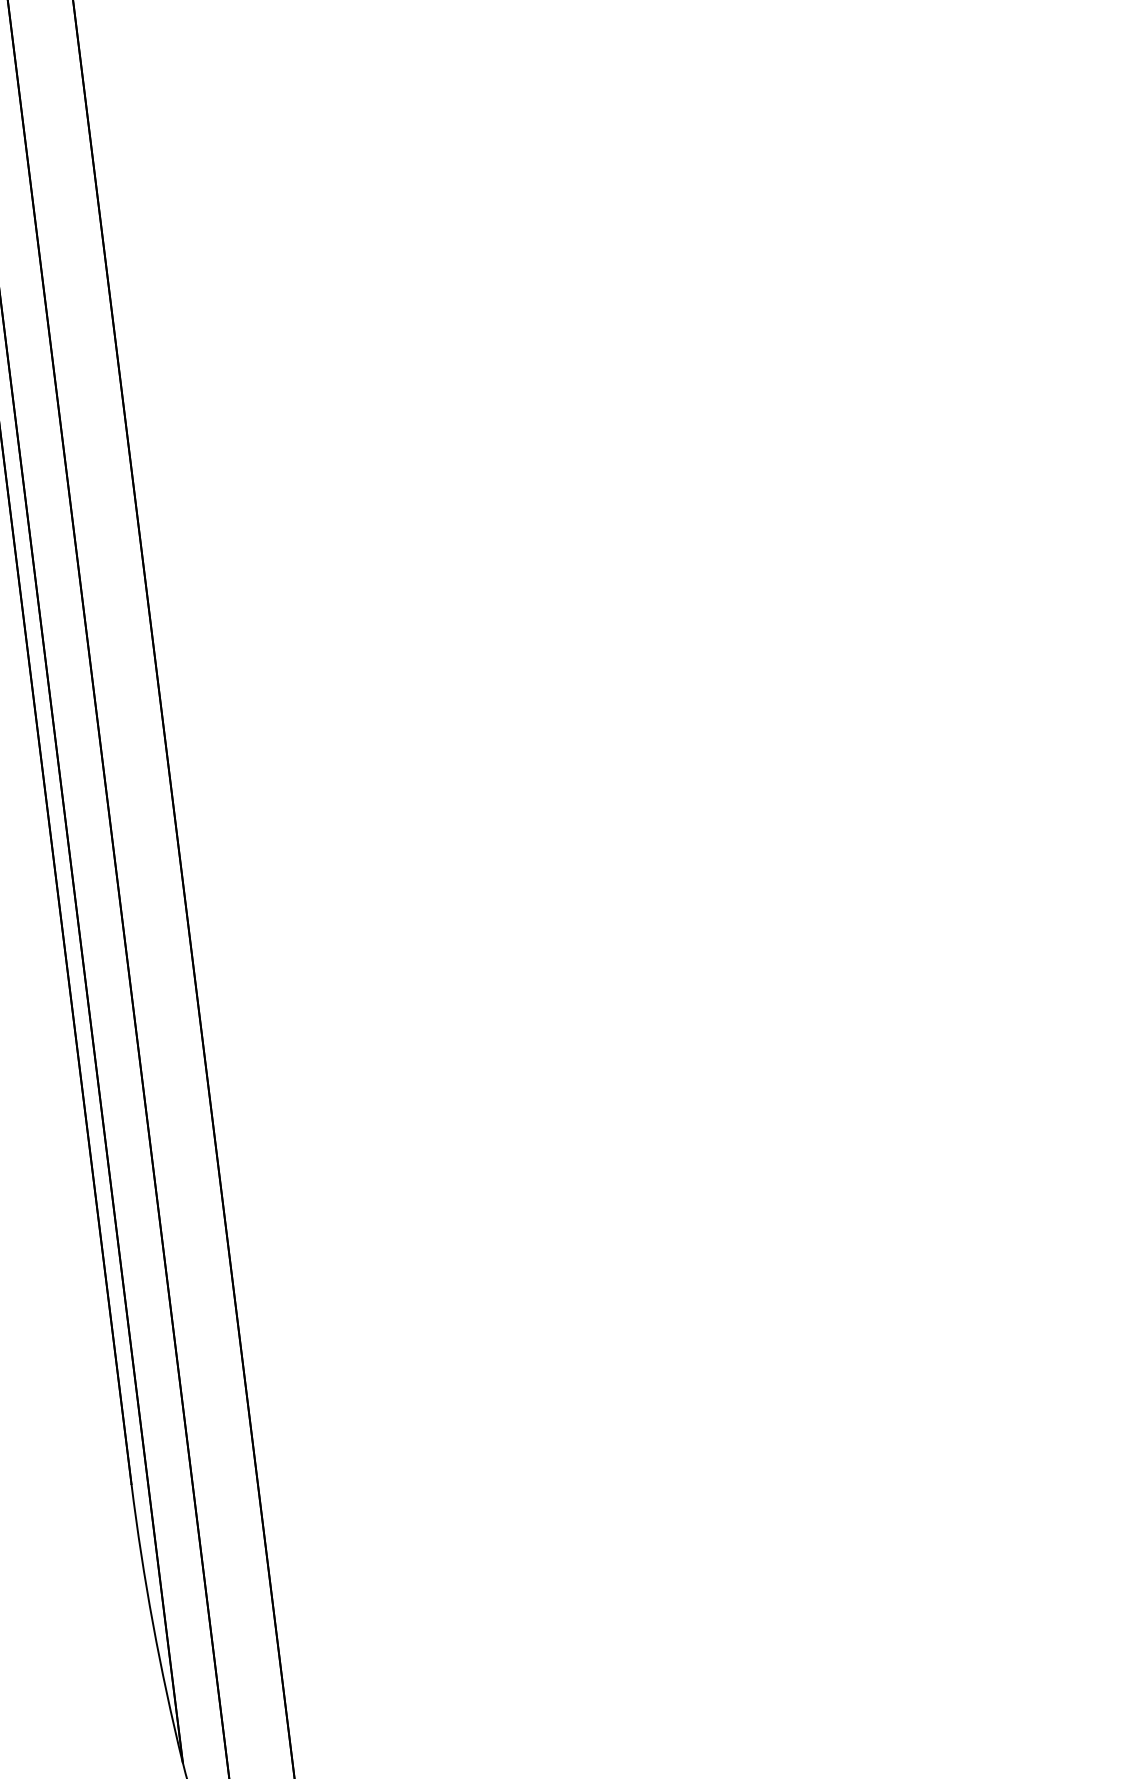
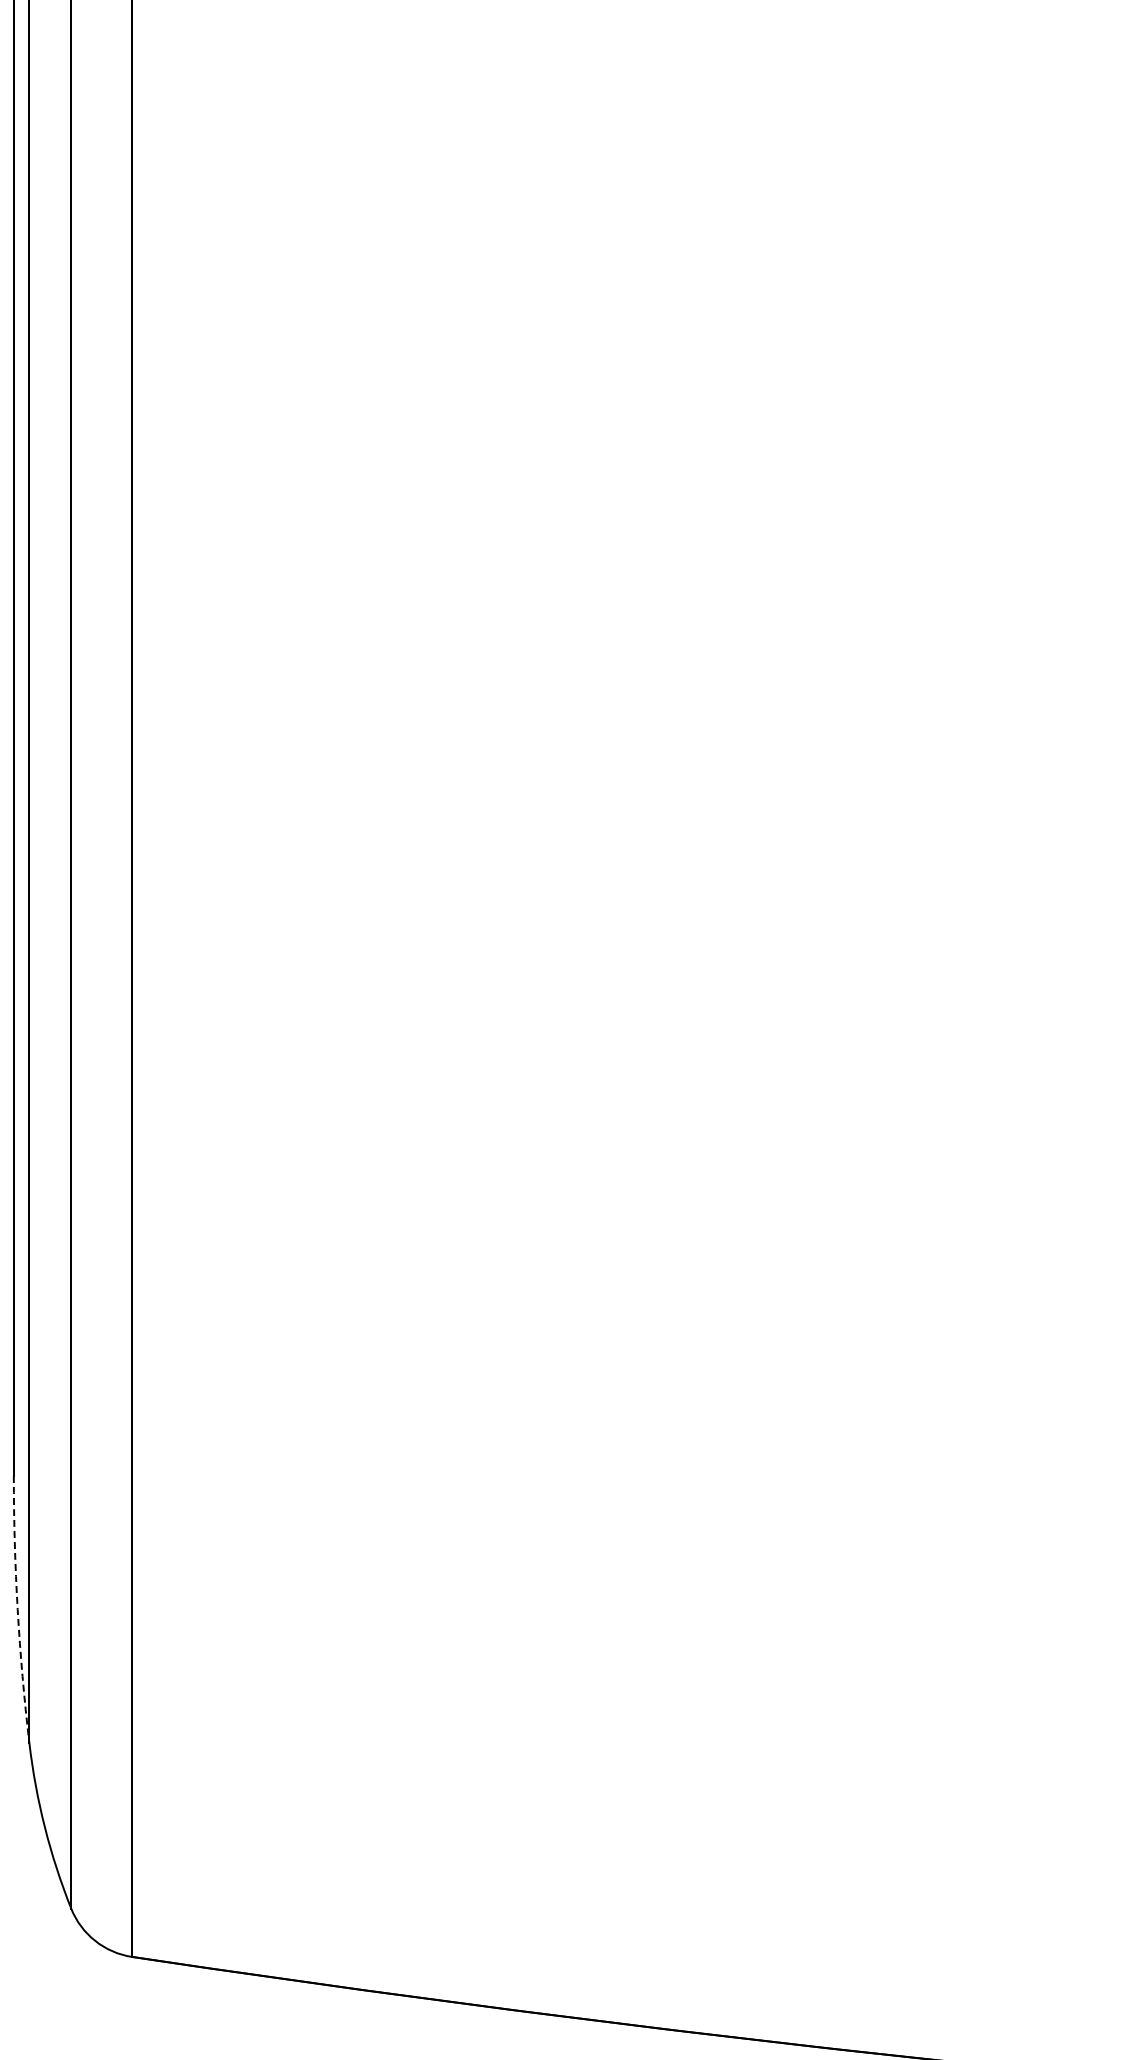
arc: (152, 1623) -> (17, 1609), solid -> dashed

